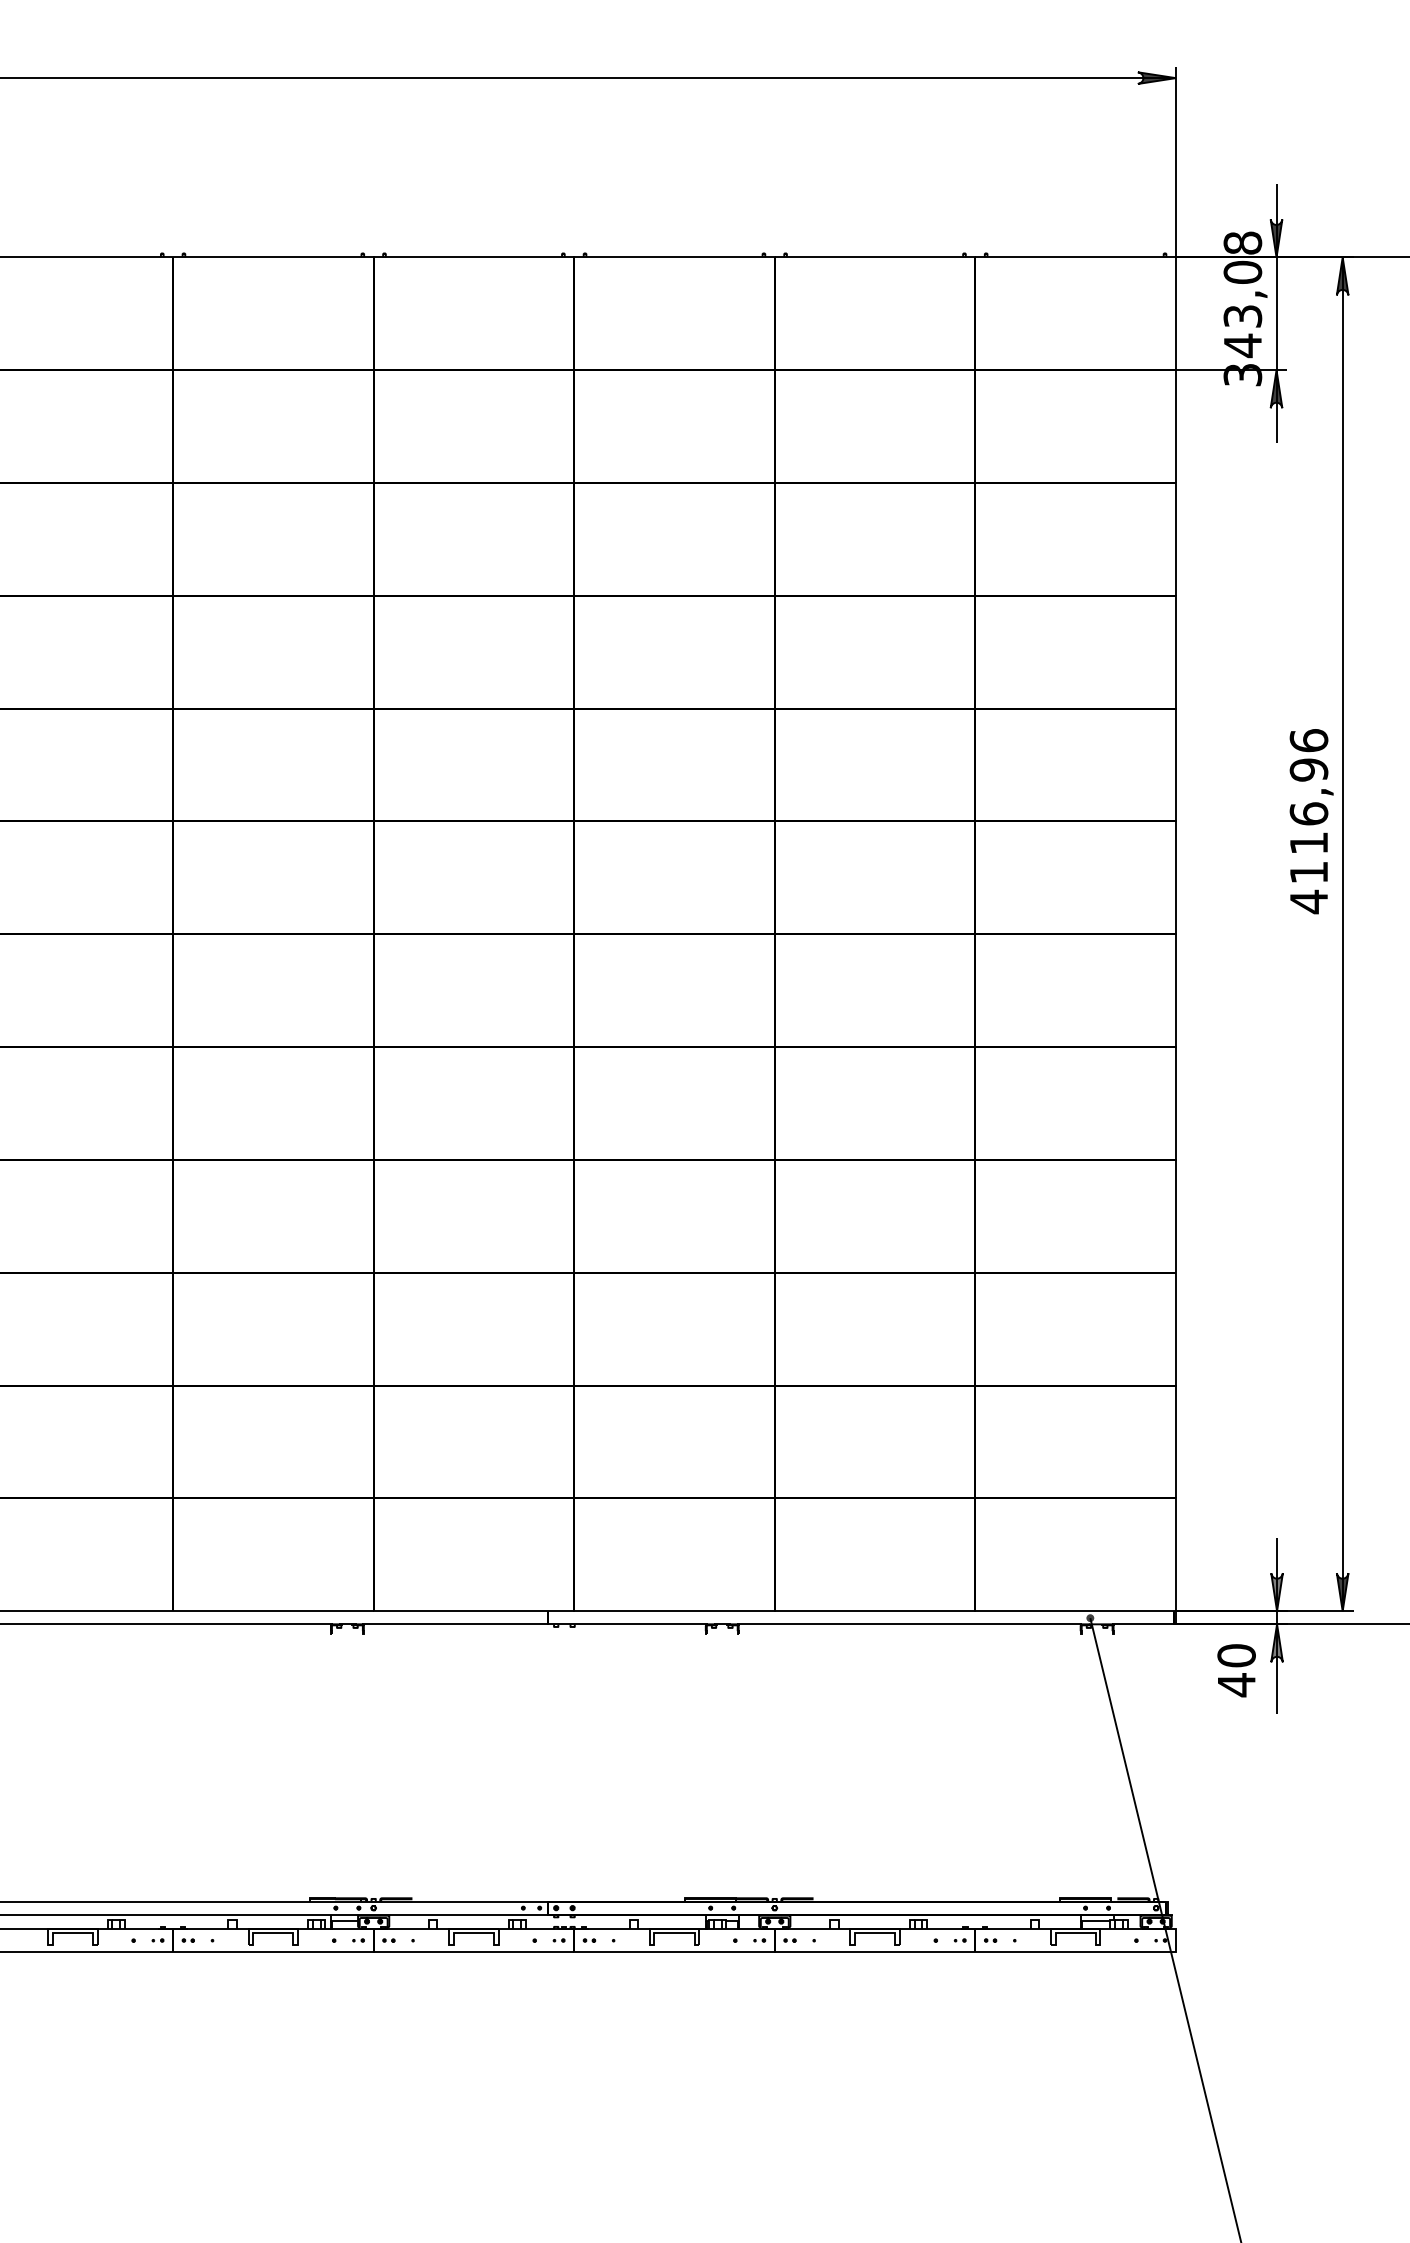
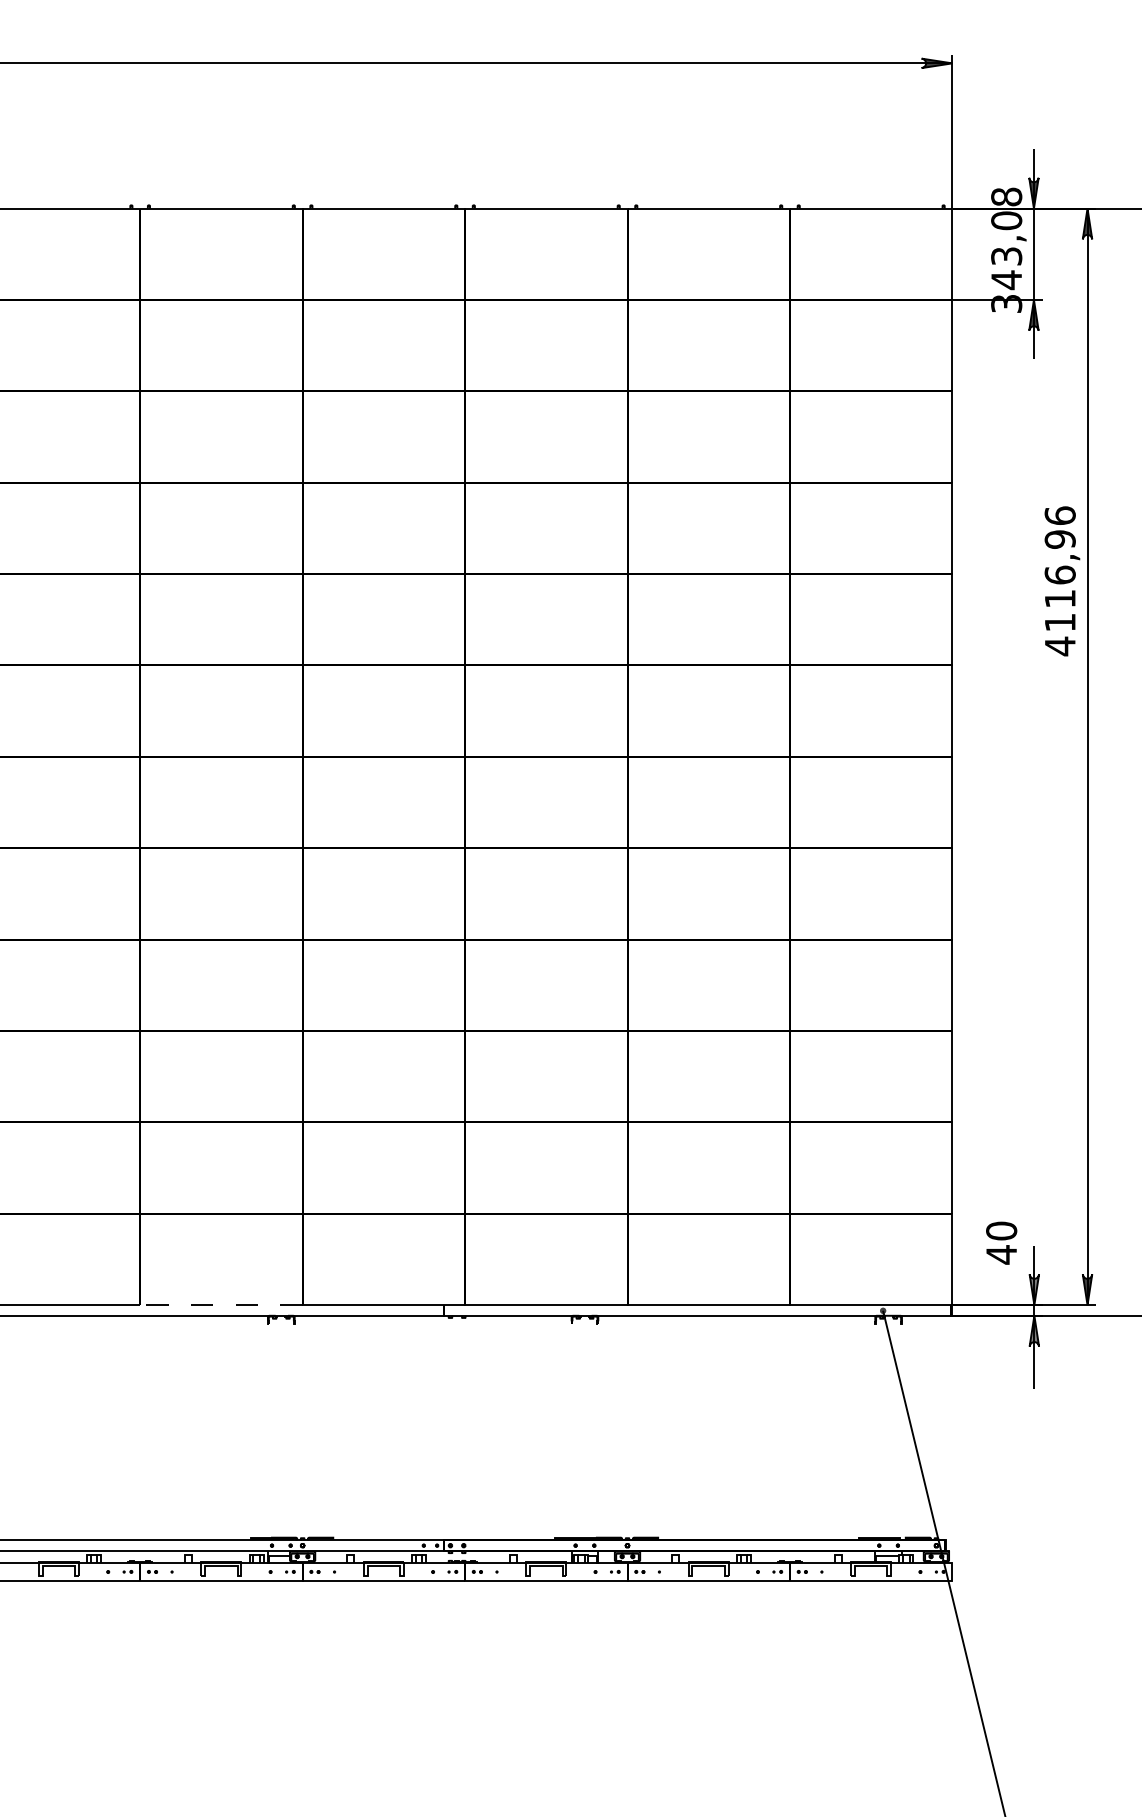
text: (1311, 821) -> (1062, 581), moved
line: (272, 1611) -> (220, 1305), solid -> dashed
text: (1236, 1670) -> (1001, 1243), moved

